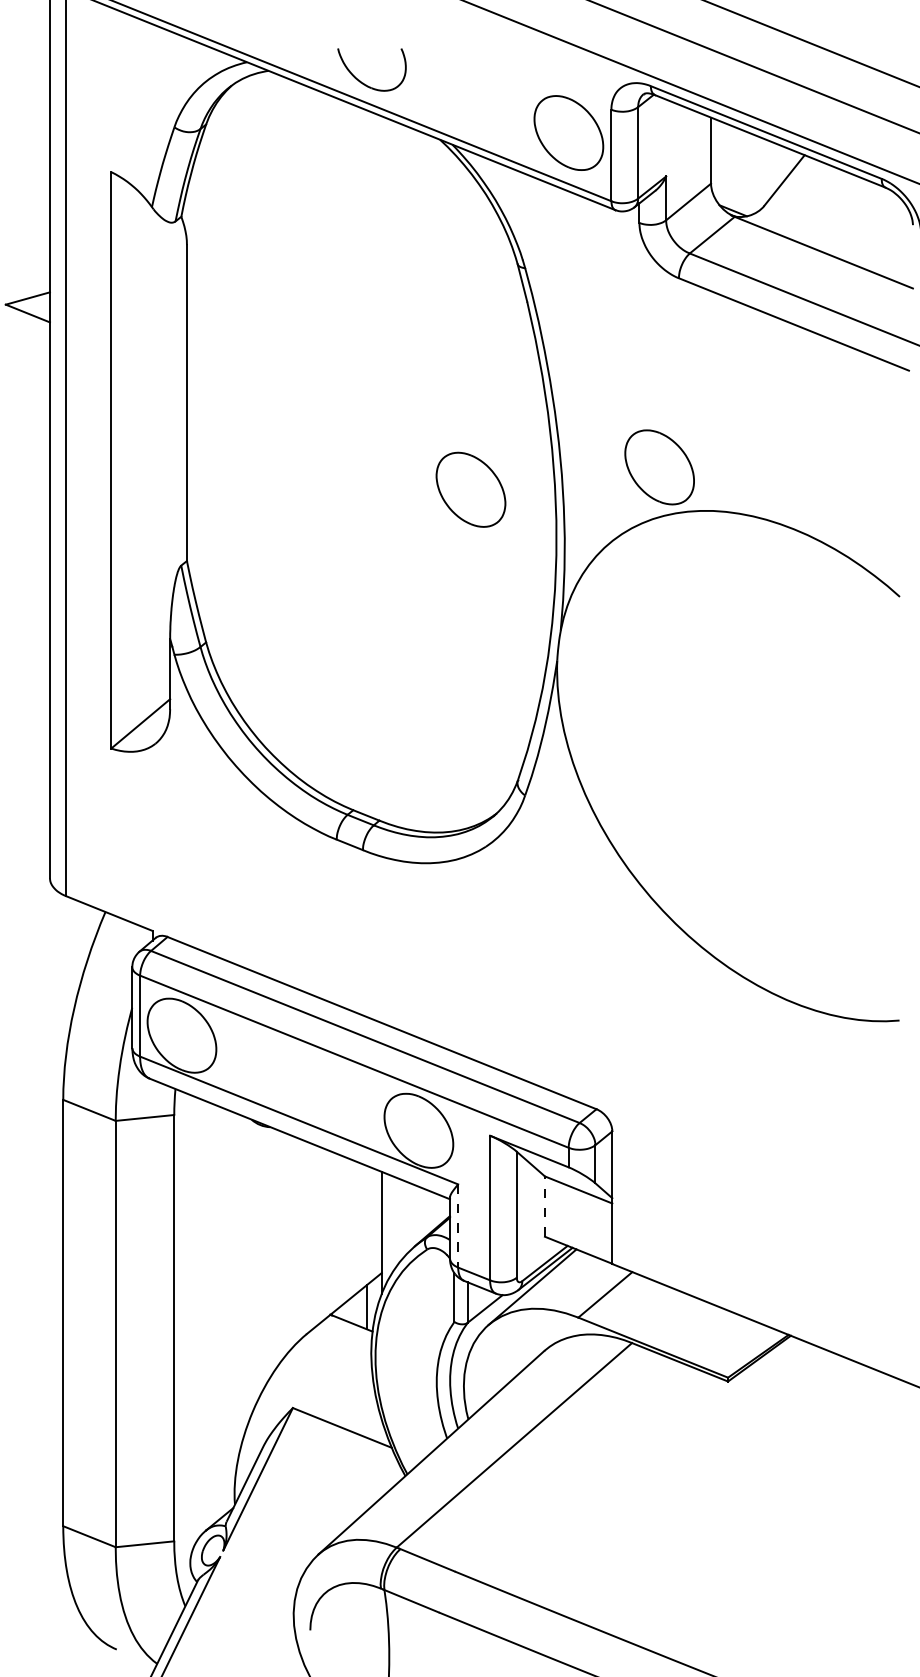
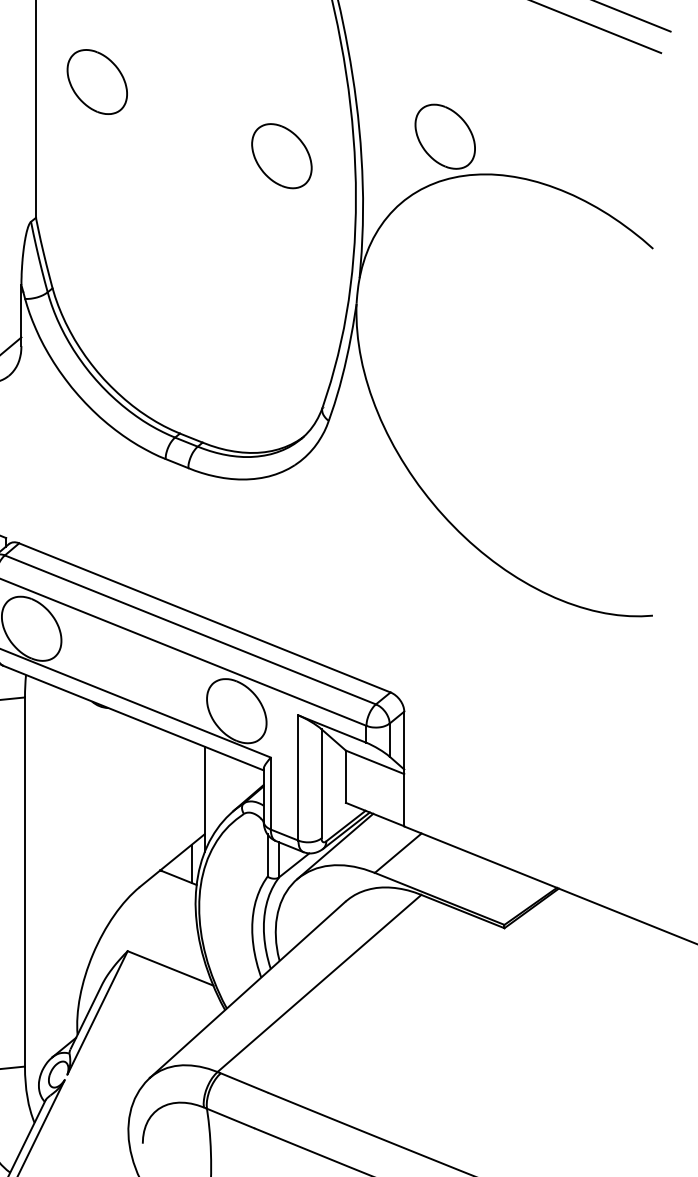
part: (257, 404) -> (97, 82), added
line: (544, 1206) -> (345, 776), dashed -> solid
line: (458, 1226) -> (271, 793), dashed -> solid

